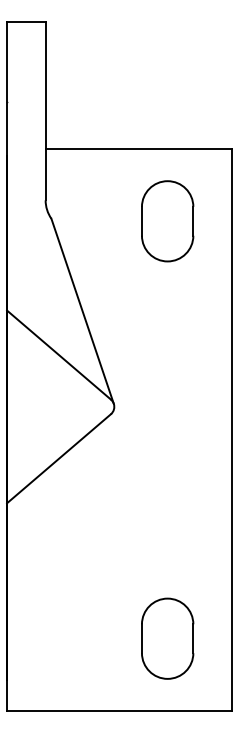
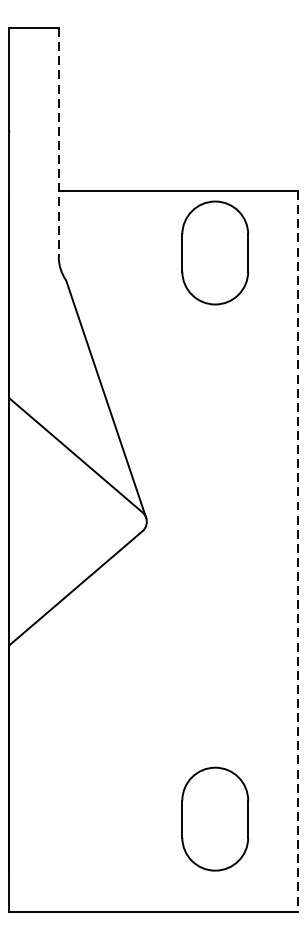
line: (45, 111) -> (58, 142), solid -> dashed
part: (167, 221) -> (215, 253), moved
line: (231, 430) -> (297, 552), solid -> dashed

